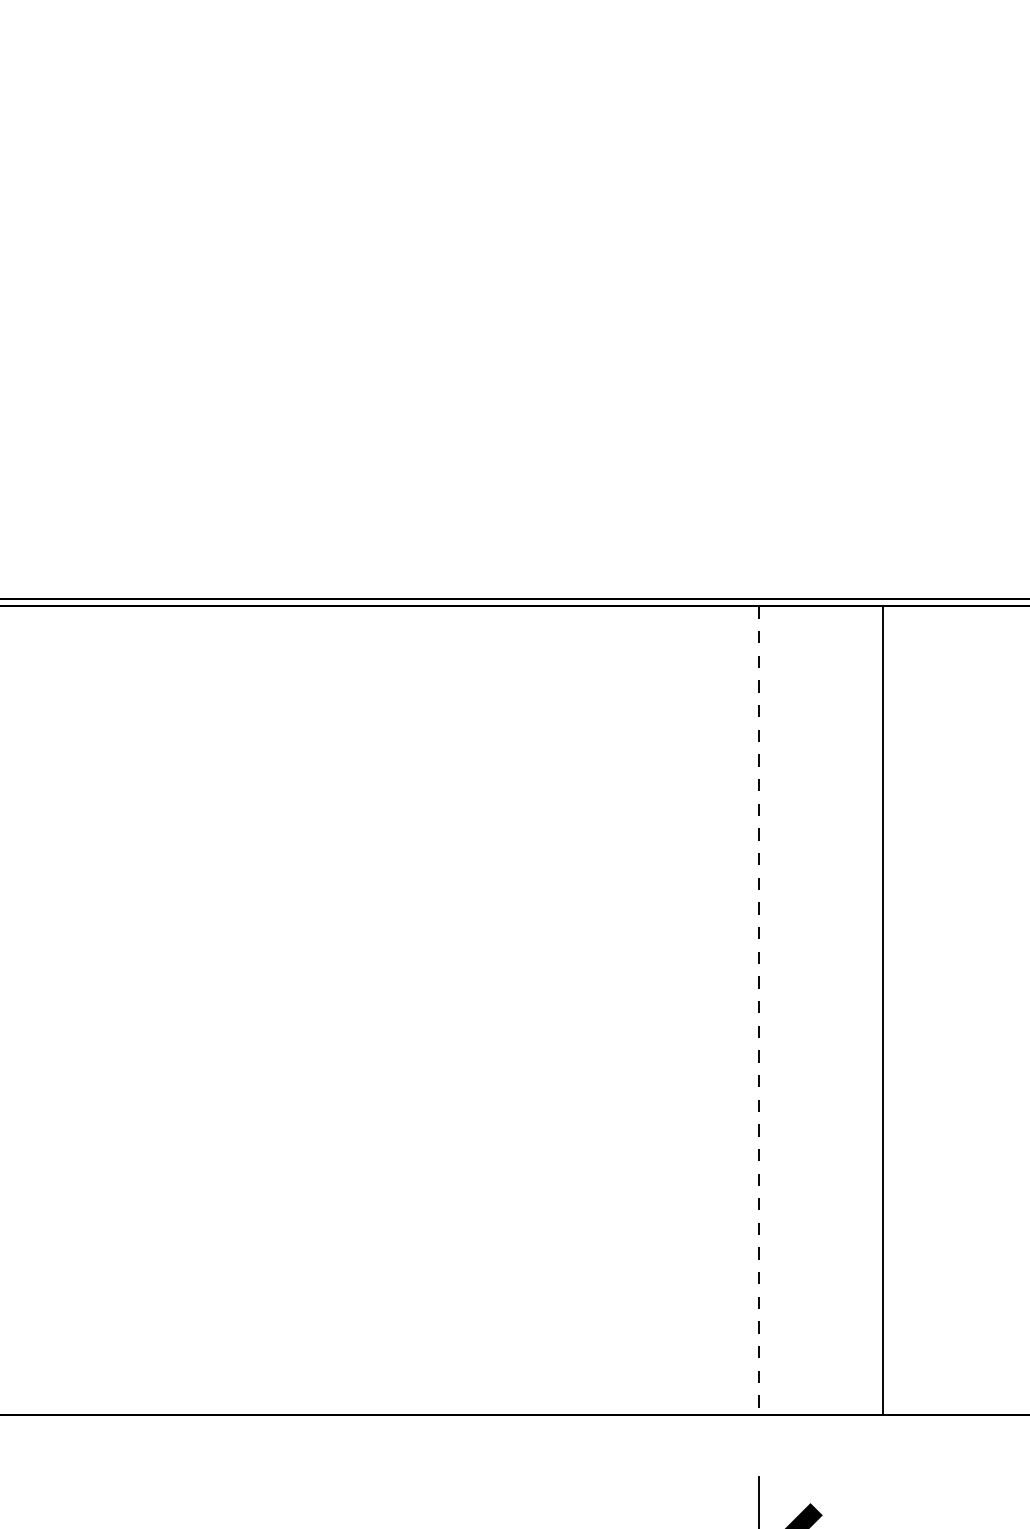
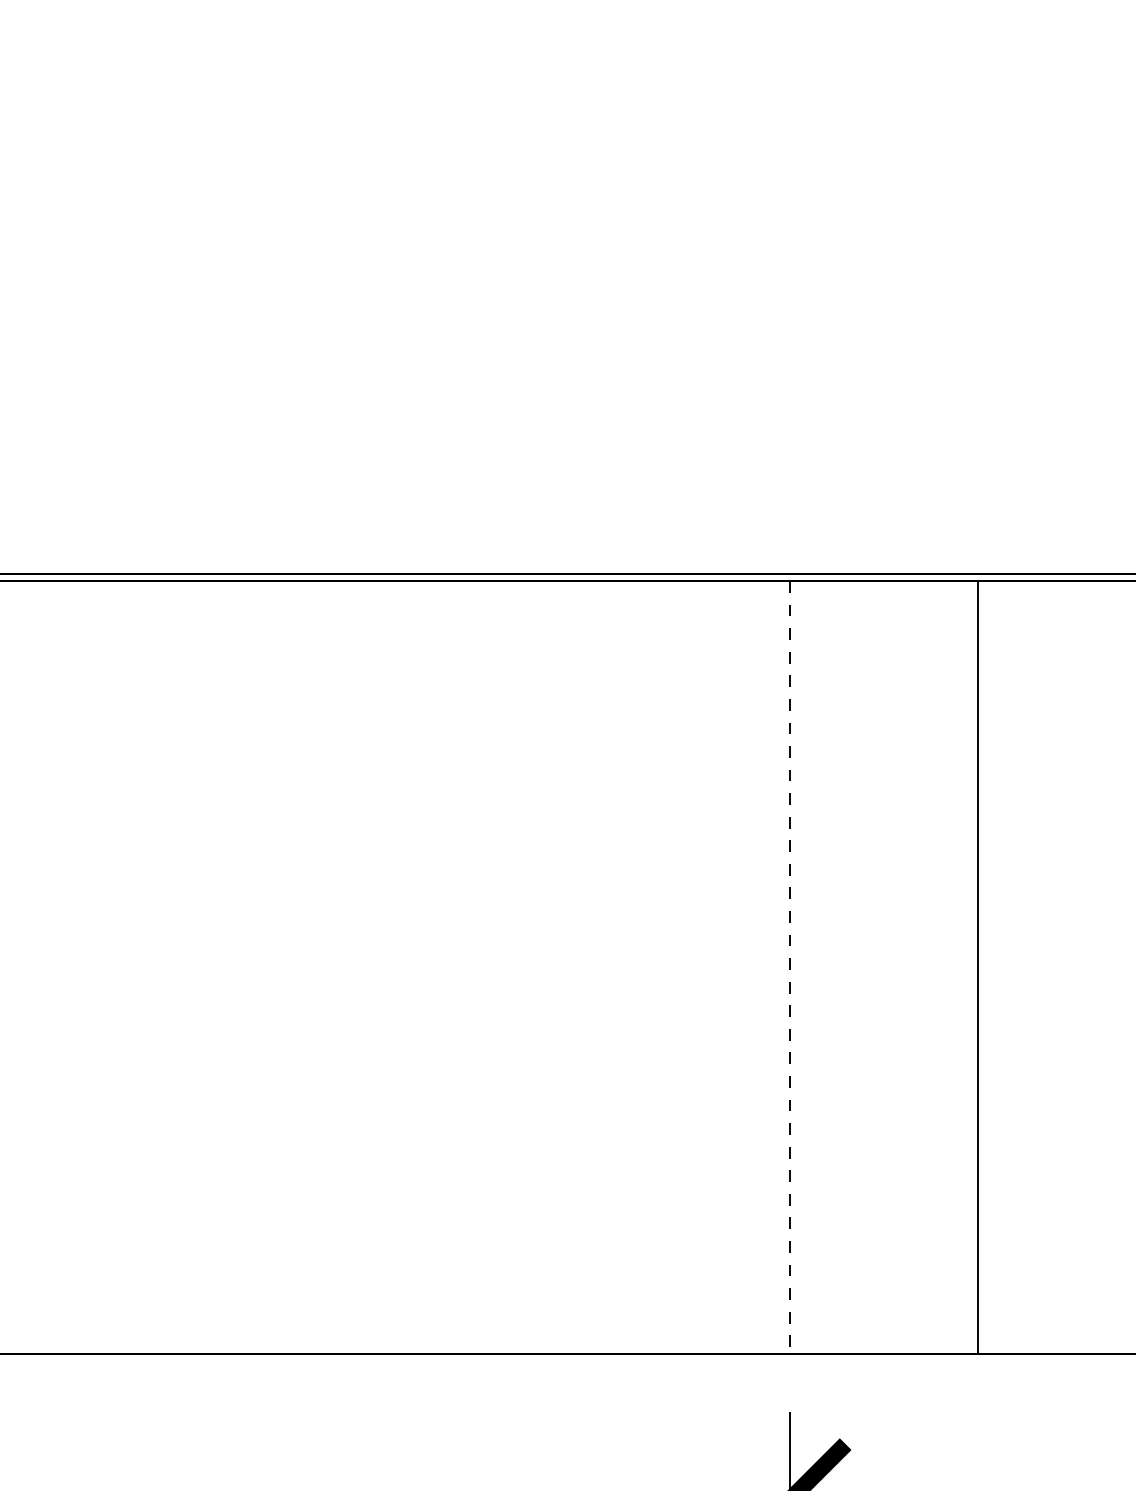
line: (883, 1010) -> (978, 967), moved

